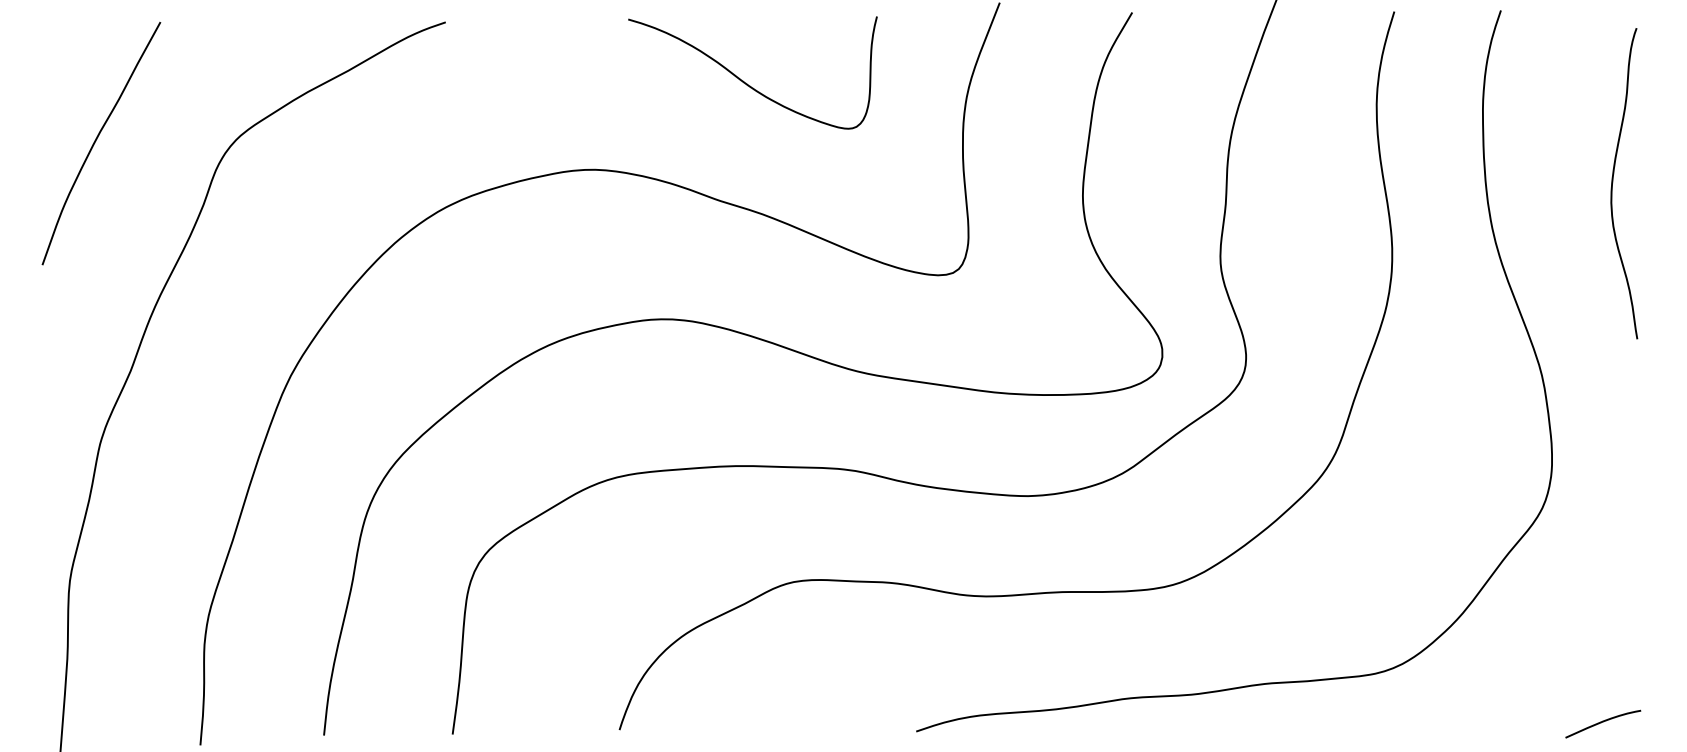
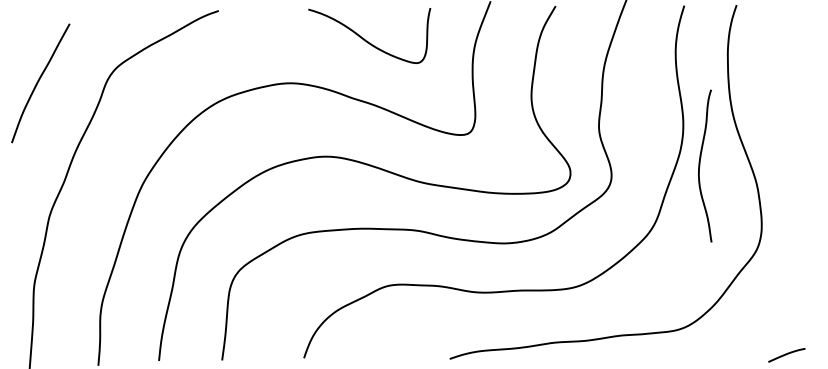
curve: (96, 143) -> (38, 83), moved
curve: (1614, 182) -> (700, 165), moved

